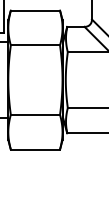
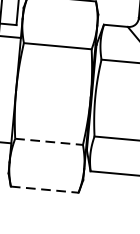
line: (35, 114) -> (49, 141), solid -> dashed
line: (35, 149) -> (44, 189), solid -> dashed

